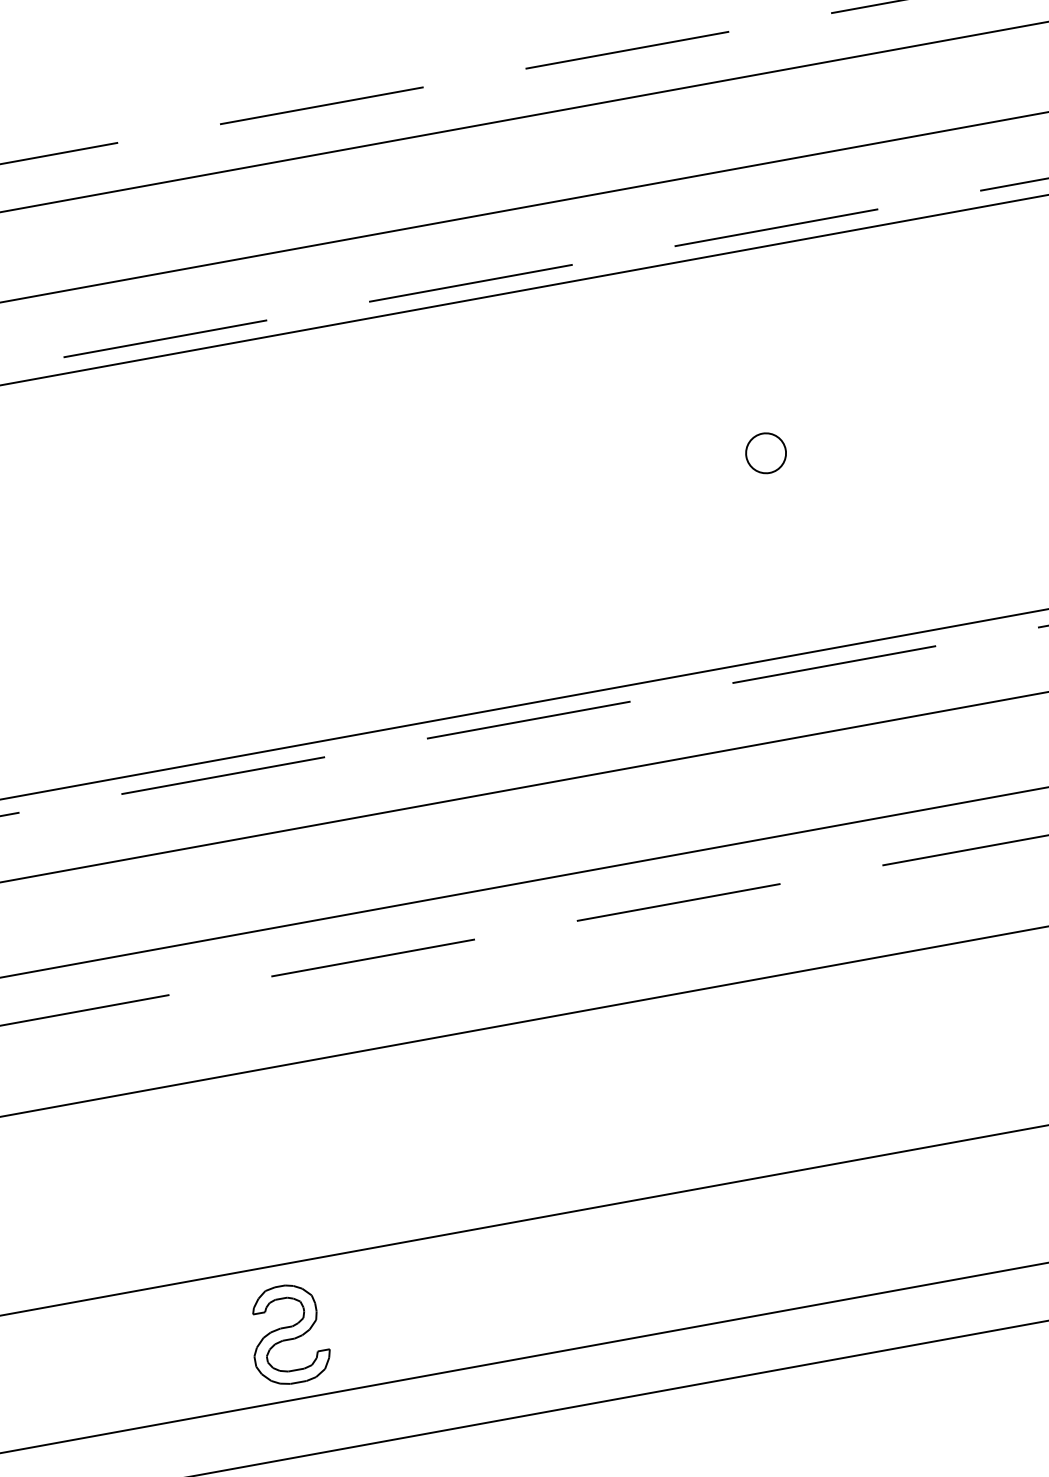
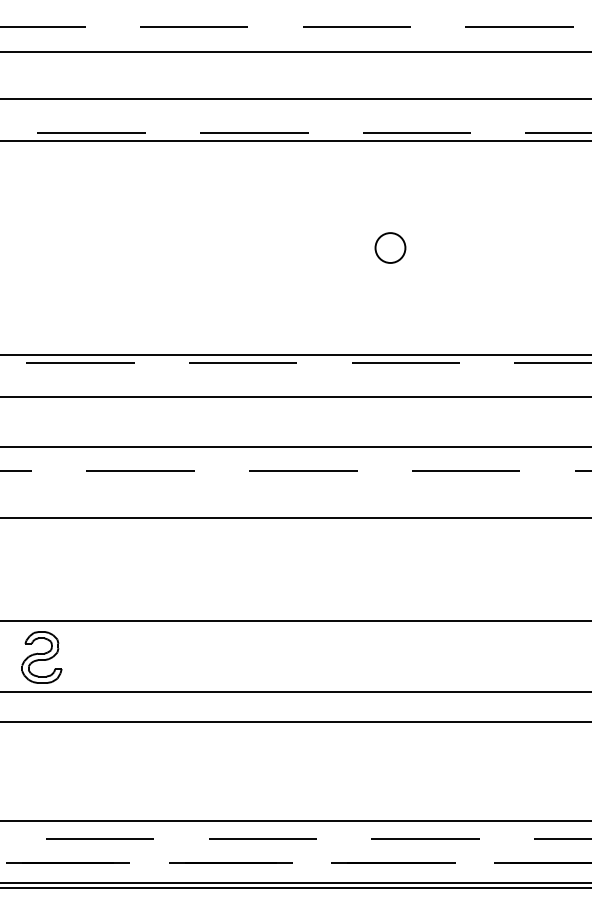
circle: (765, 452) -> (390, 247), size x1.43
part: (287, 1334) -> (41, 657), moved

